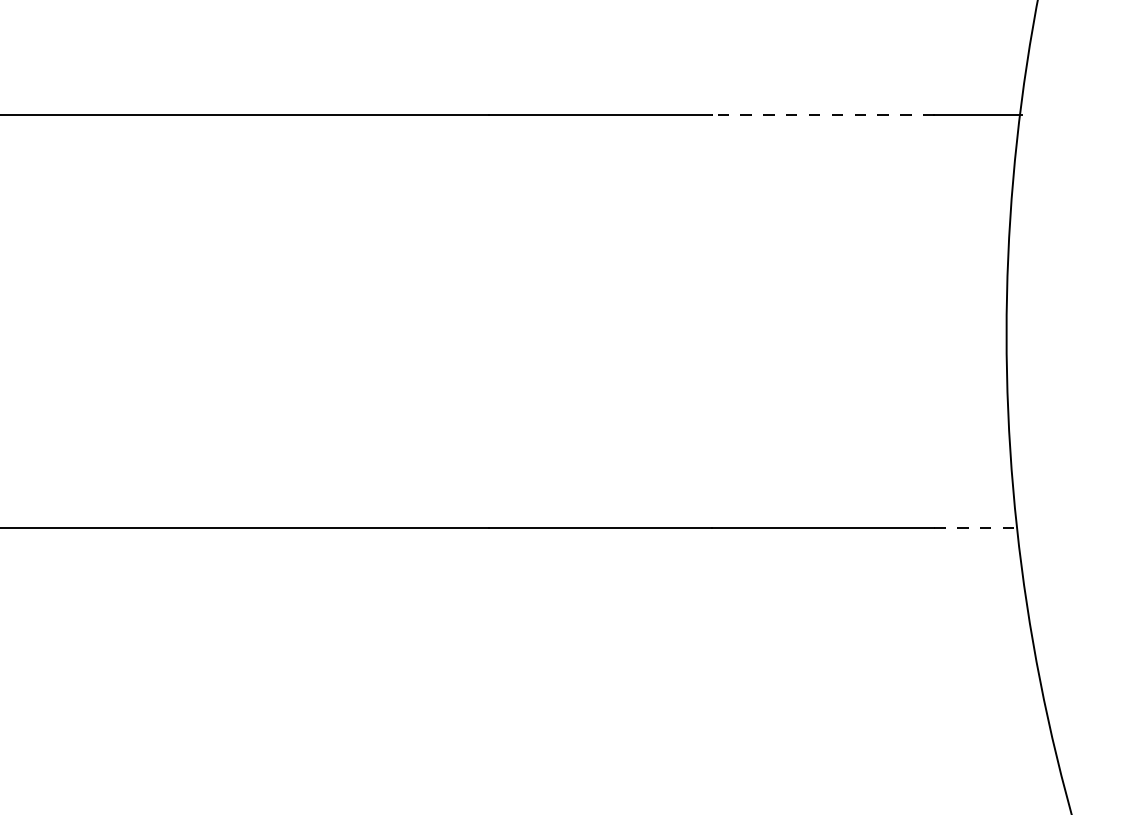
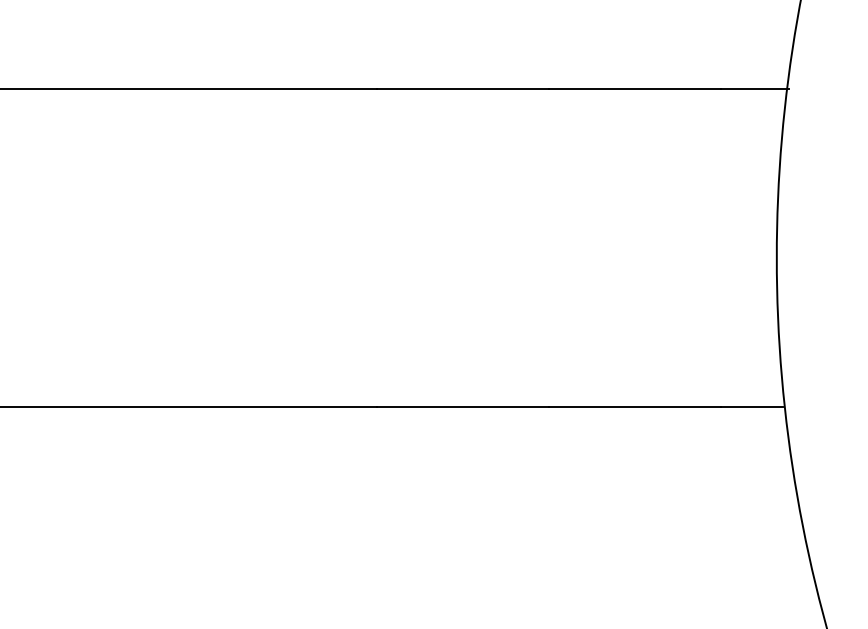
line: (823, 114) -> (635, 88), dashed -> solid
line: (975, 527) -> (752, 407), dashed -> solid

